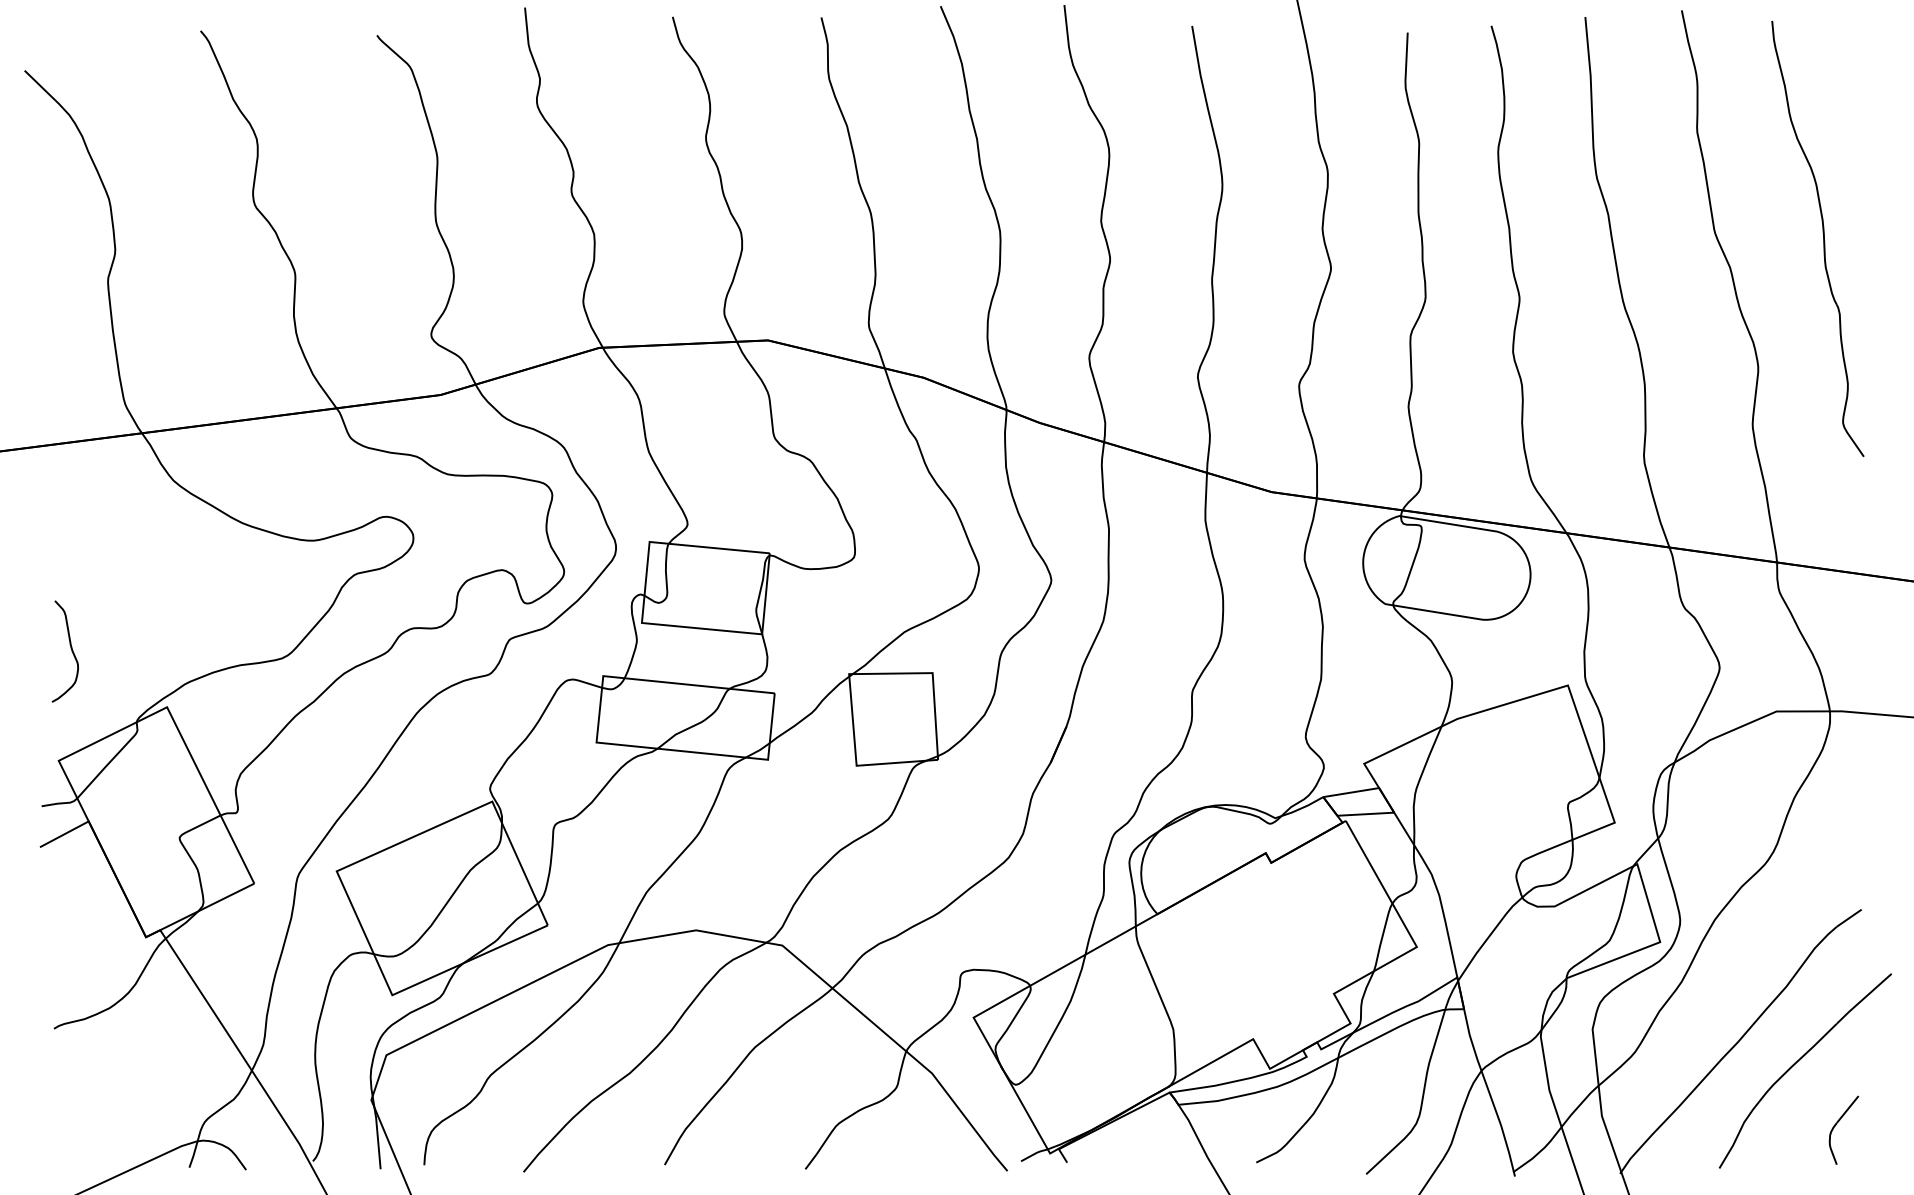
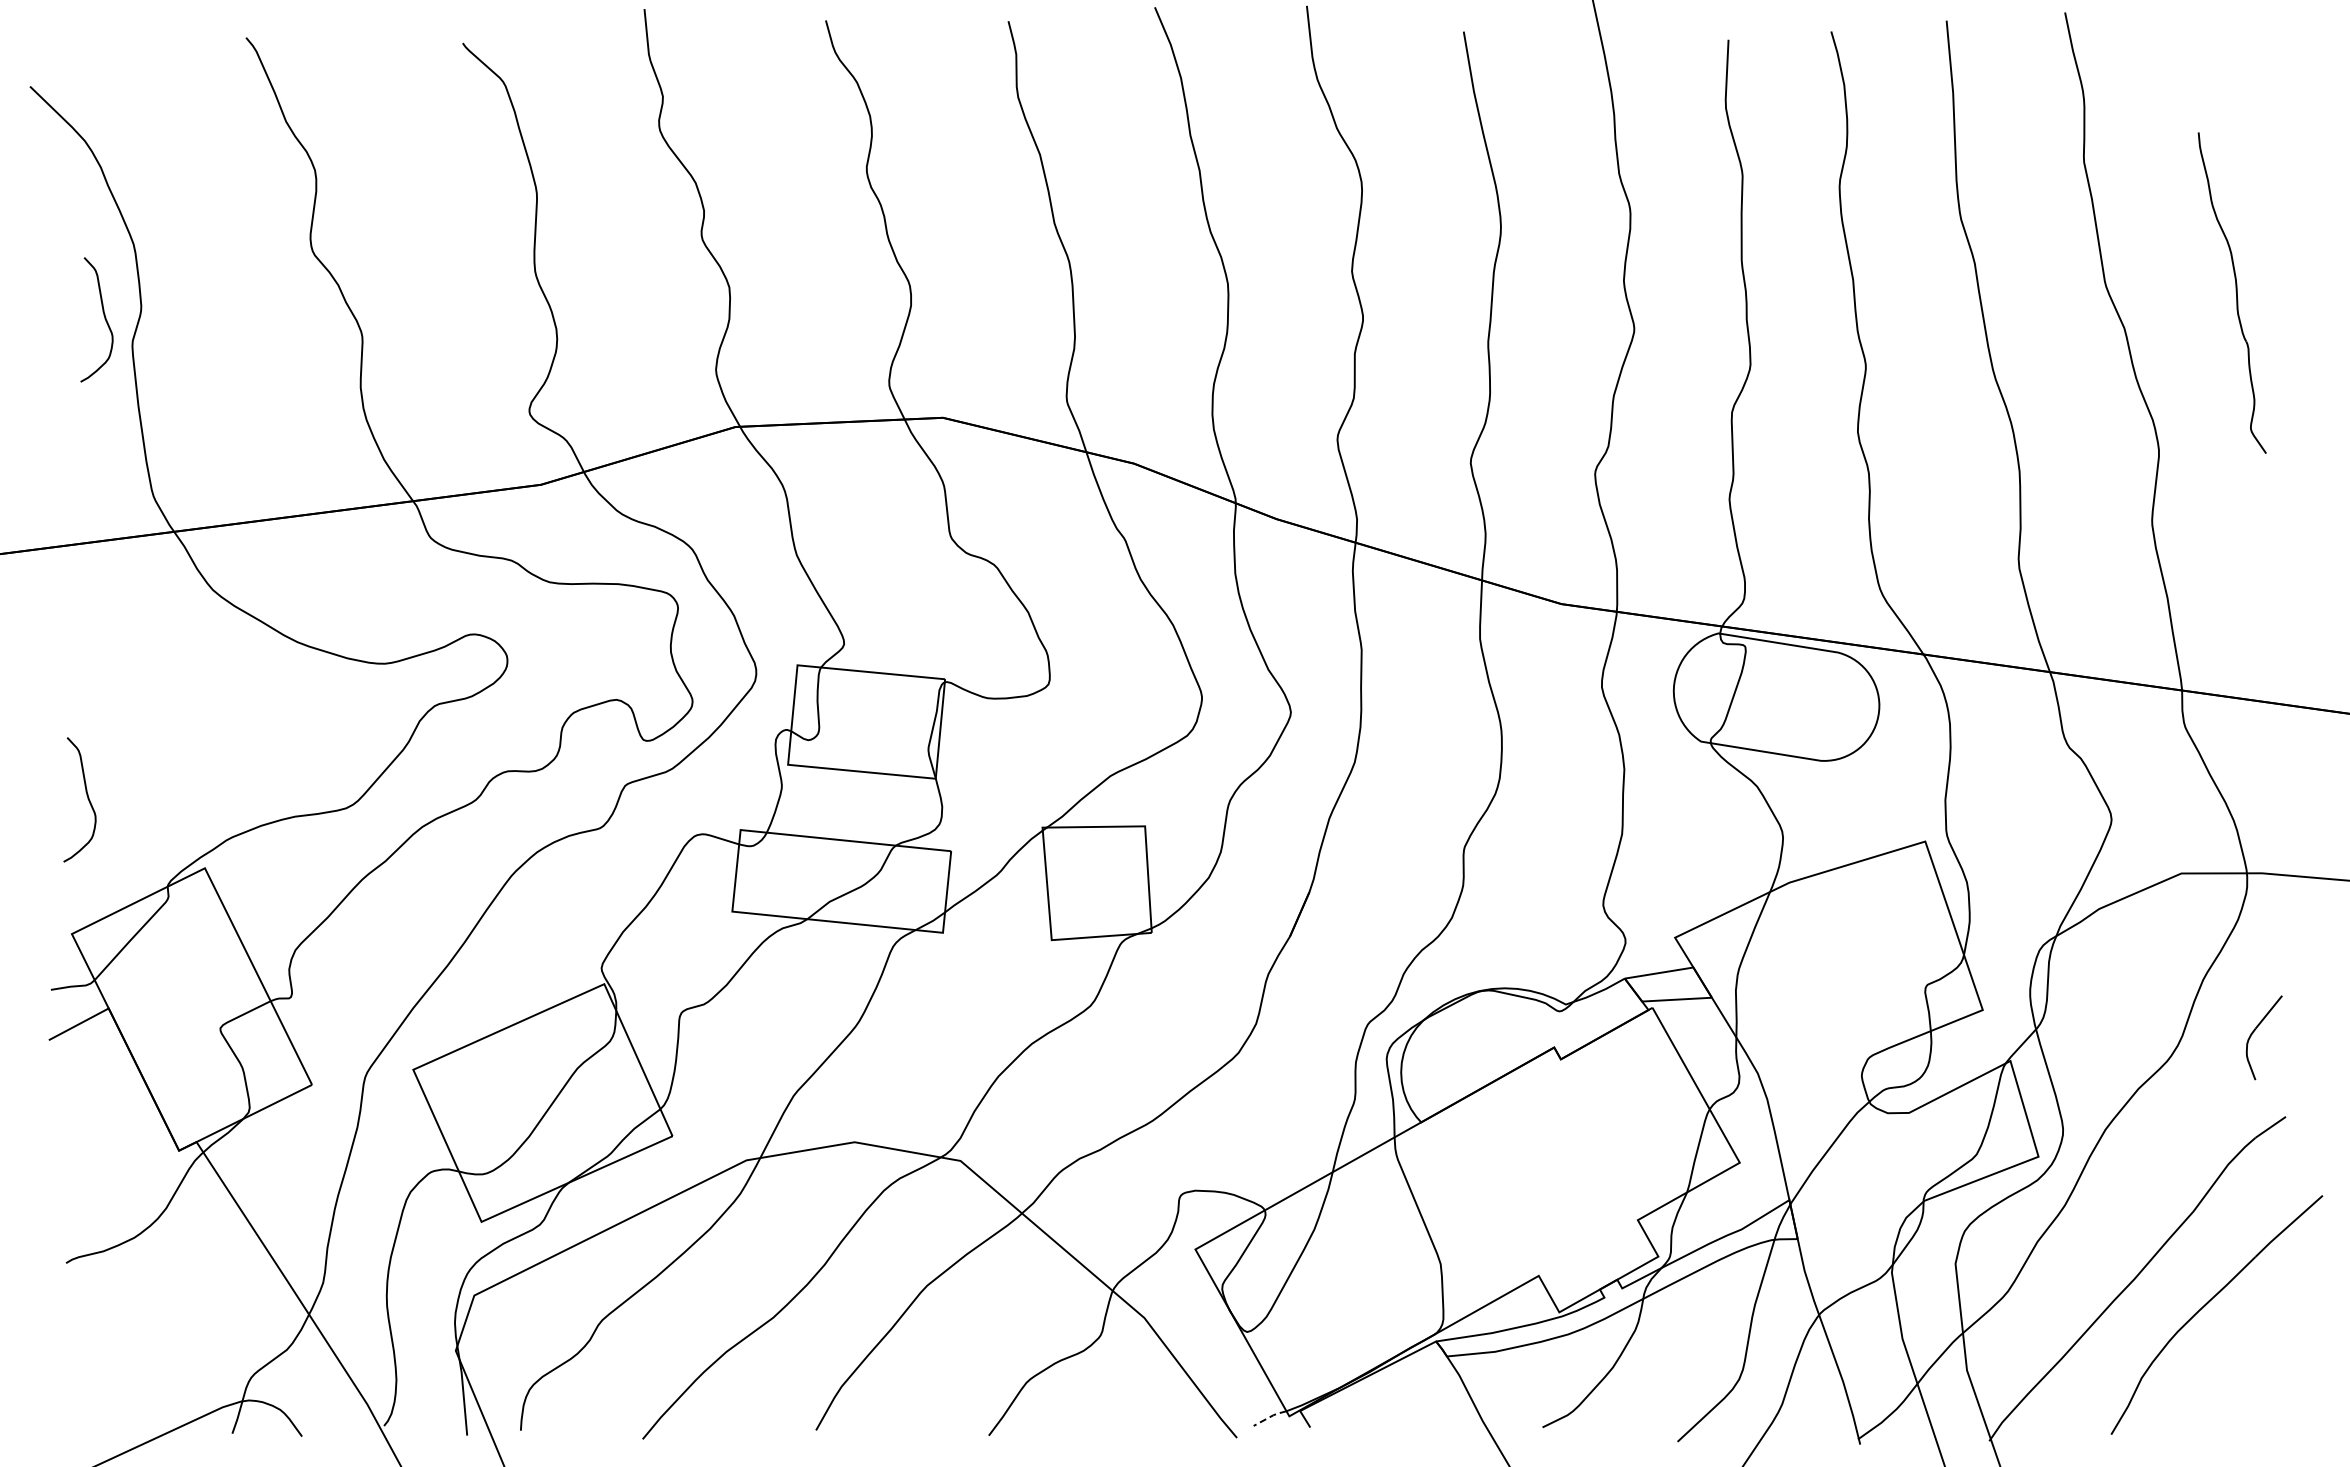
part: (1818, 238) -> (2232, 292), size x0.6
curve: (85, 260) -> (104, 319), added
part: (1837, 1123) -> (2256, 1029), moved
line: (1034, 1153) -> (1270, 1416), solid -> dashed

